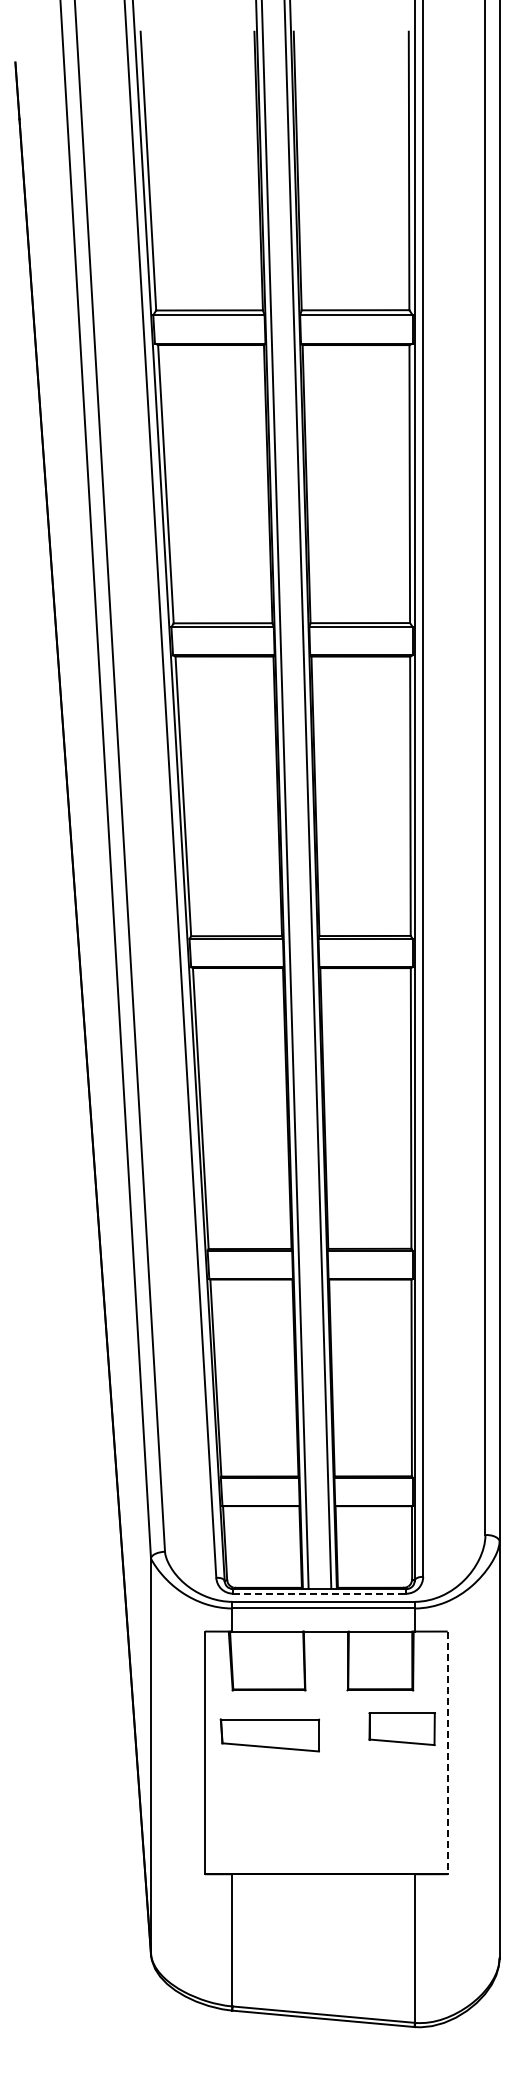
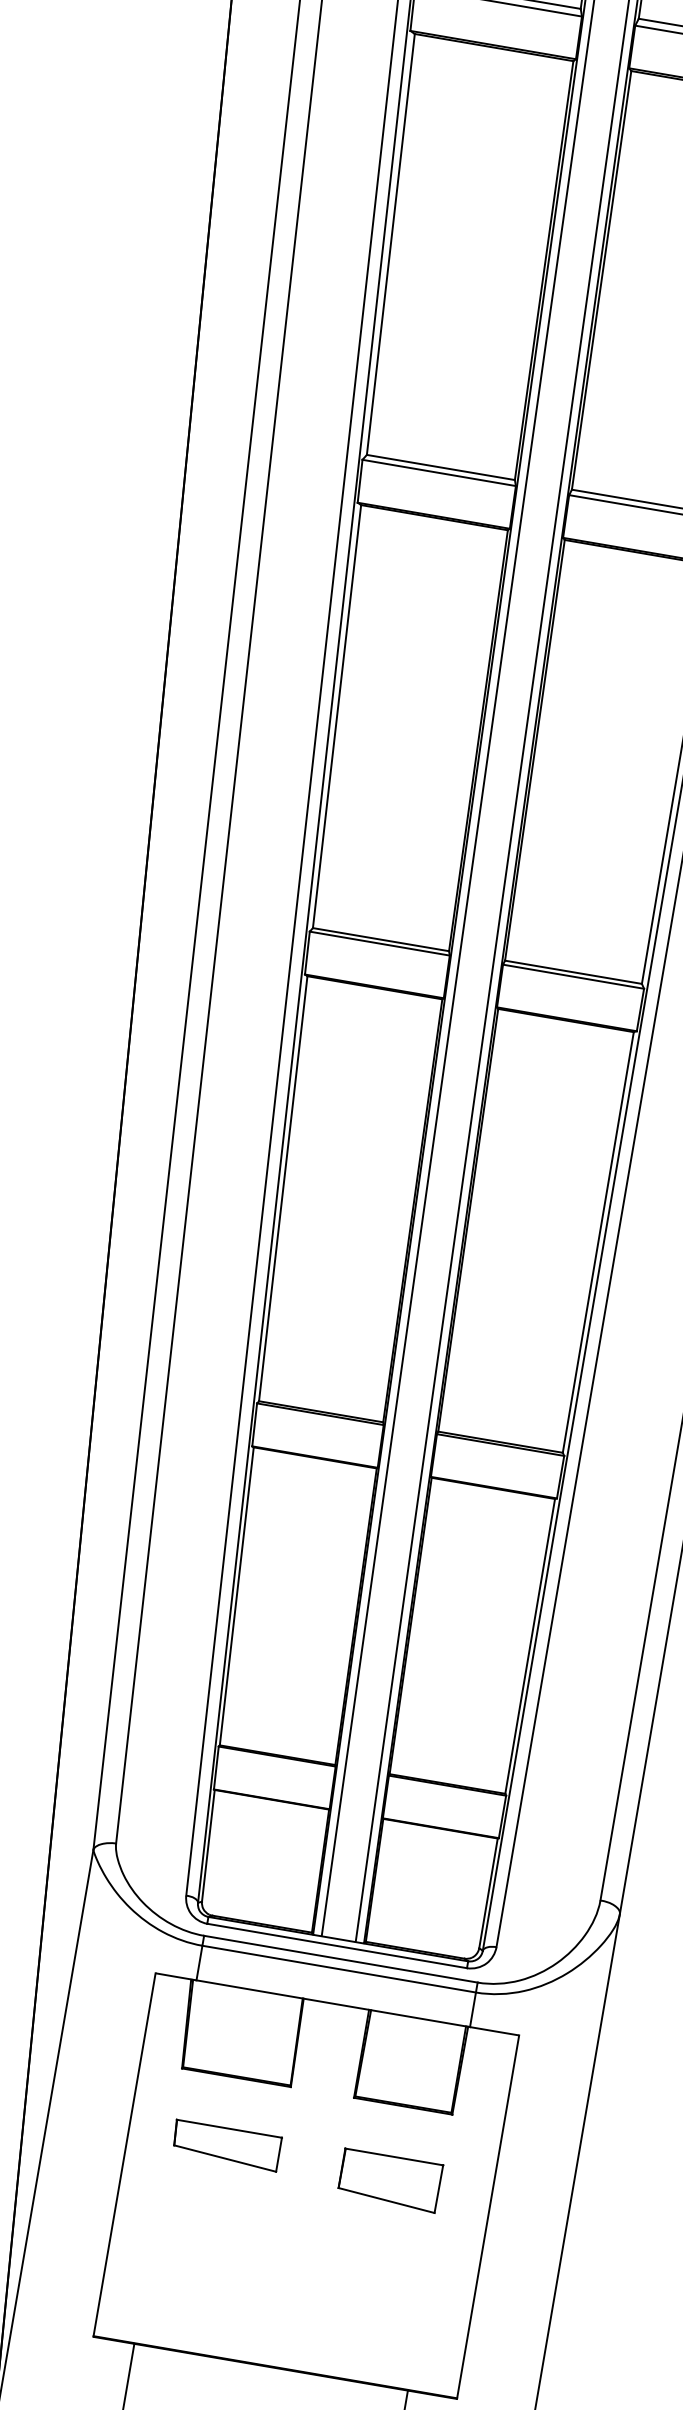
line: (319, 1593) -> (336, 1945), dashed -> solid
part: (401, 1728) -> (389, 2179), moved
part: (270, 1735) -> (227, 2145), size x0.71
line: (447, 1753) -> (487, 2218), dashed -> solid

